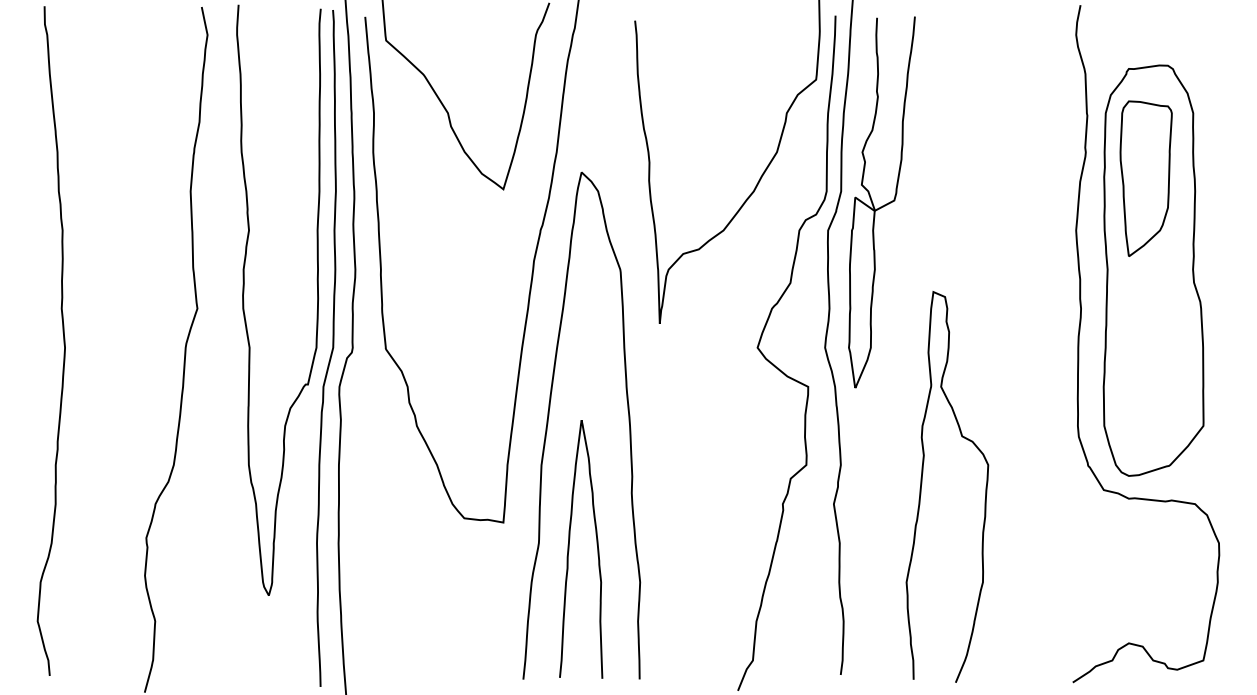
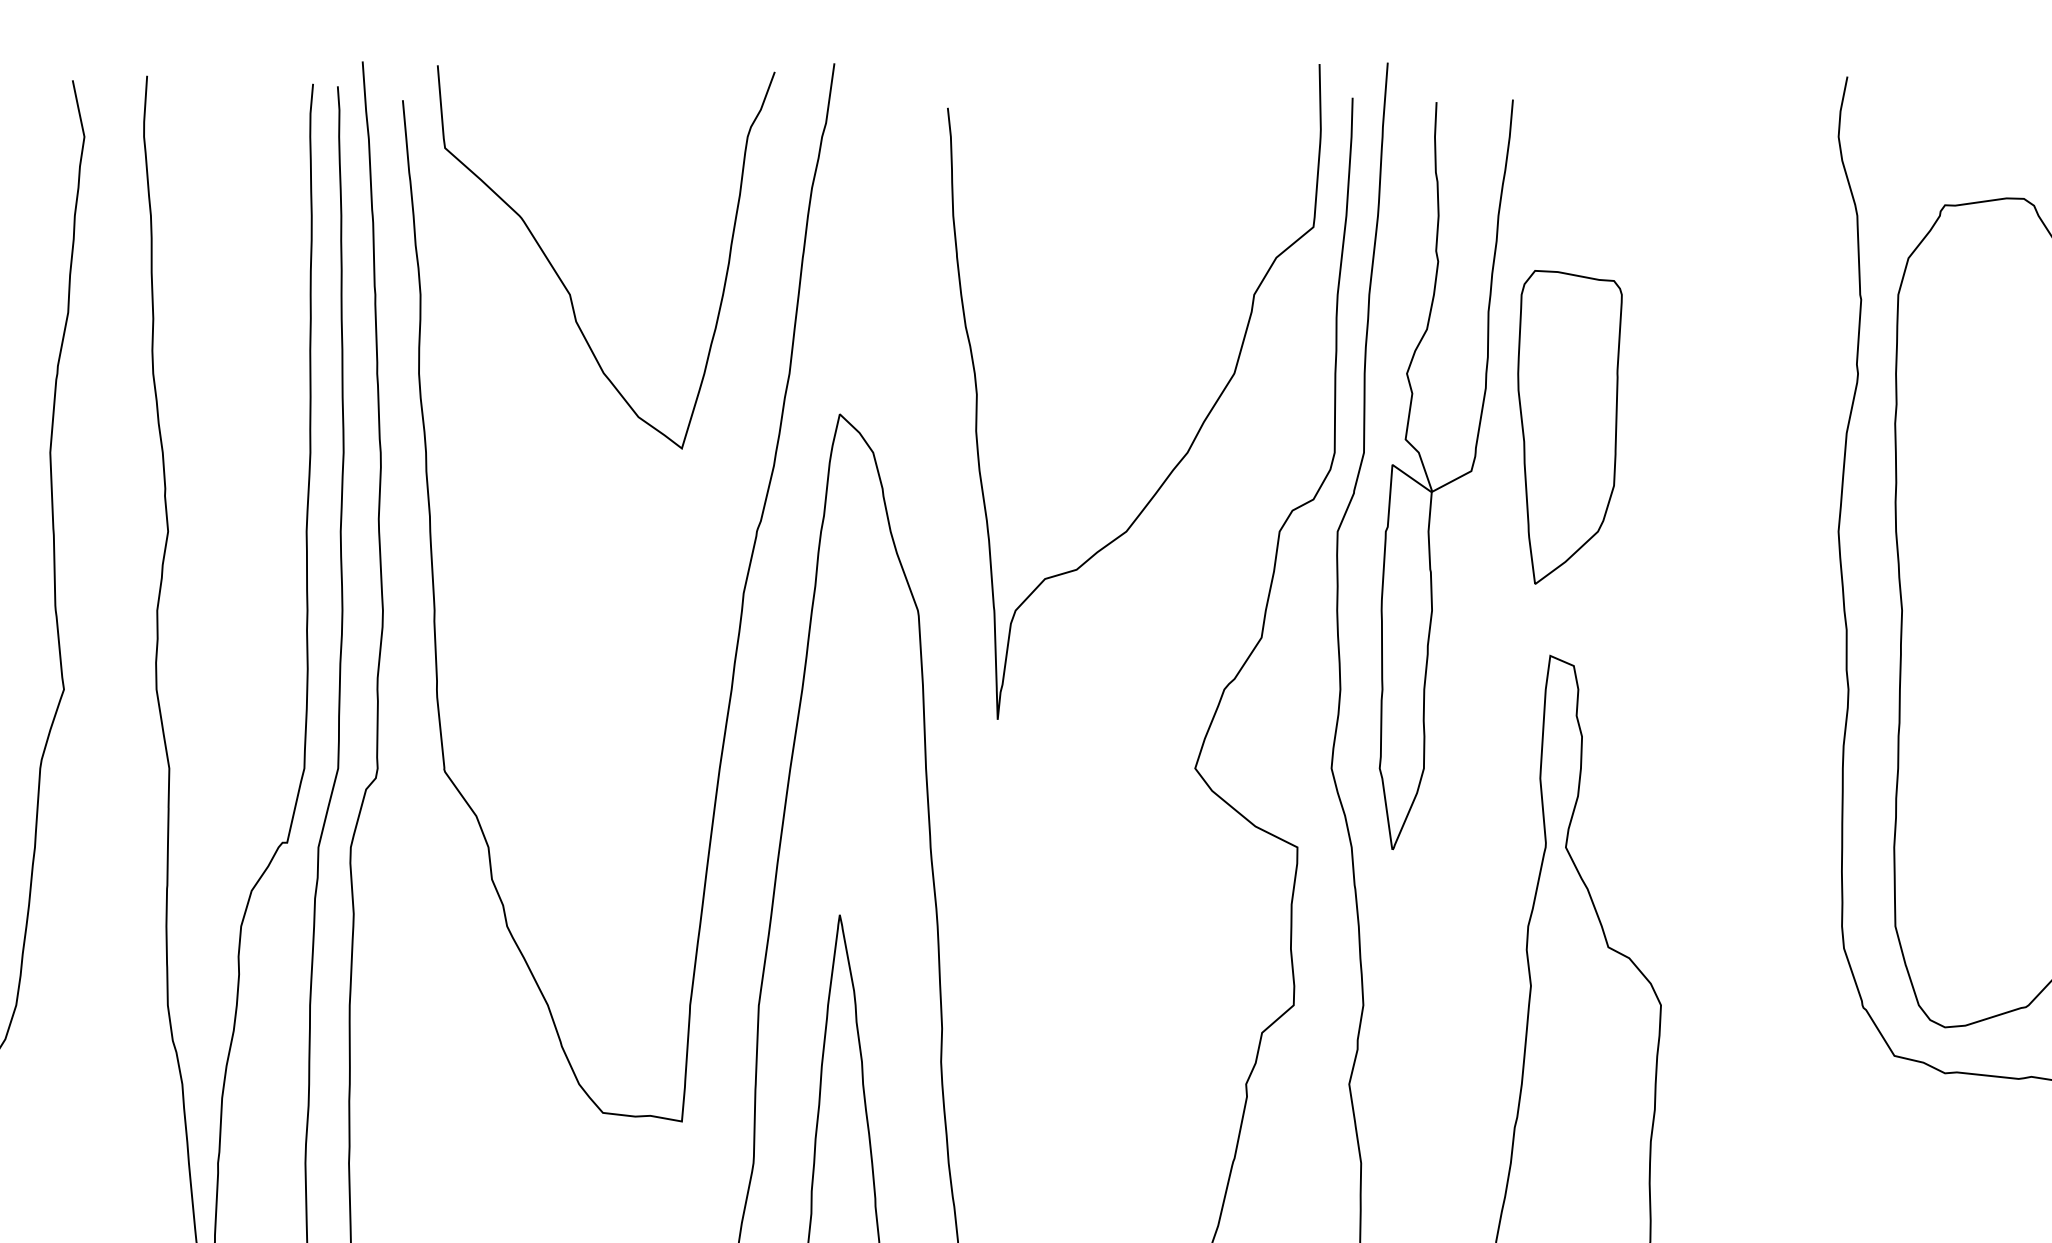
part: (1145, 178) -> (1568, 426), moved

